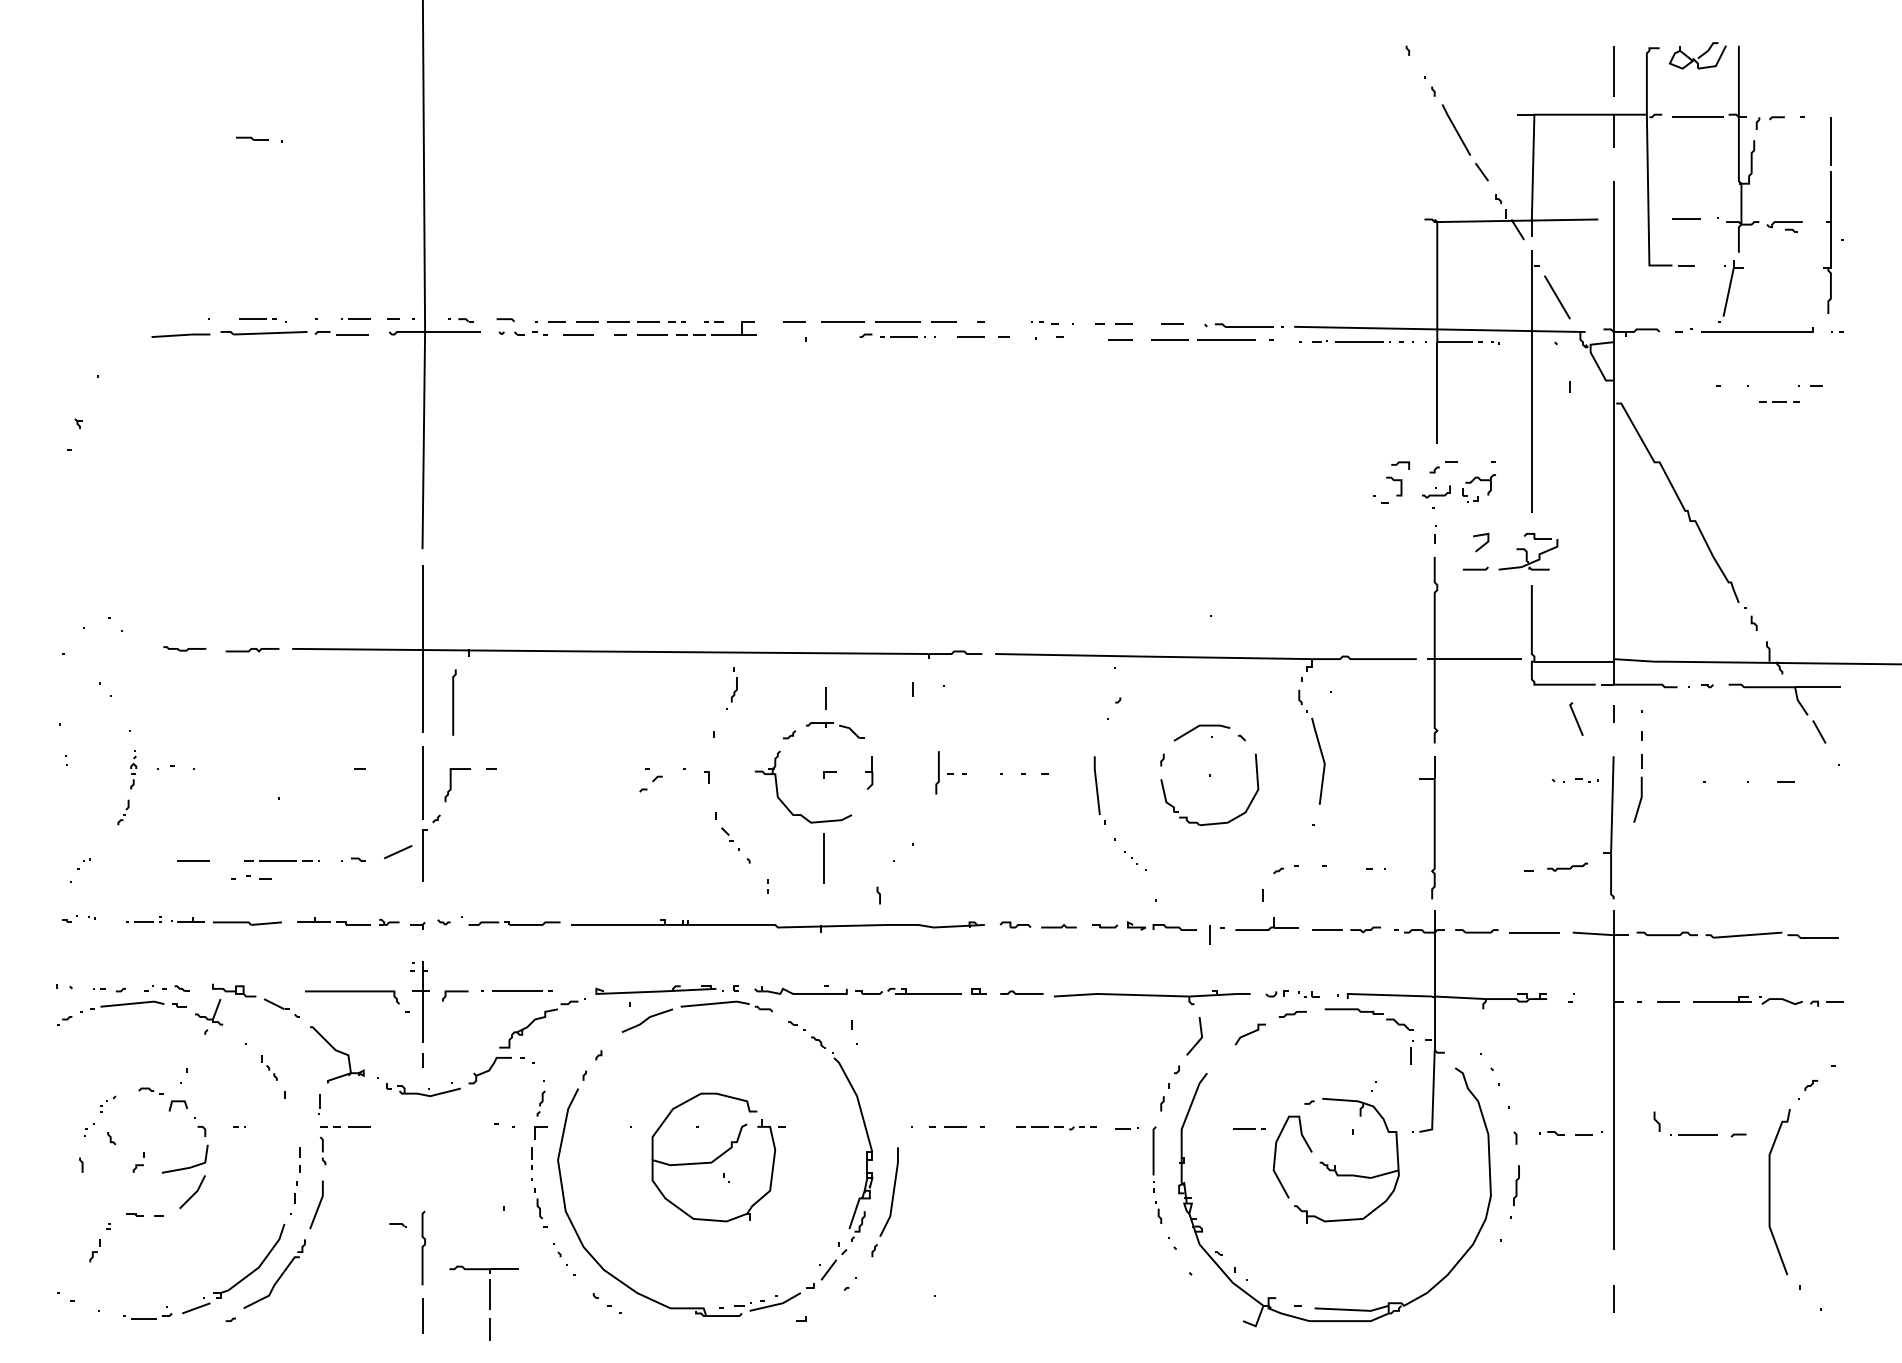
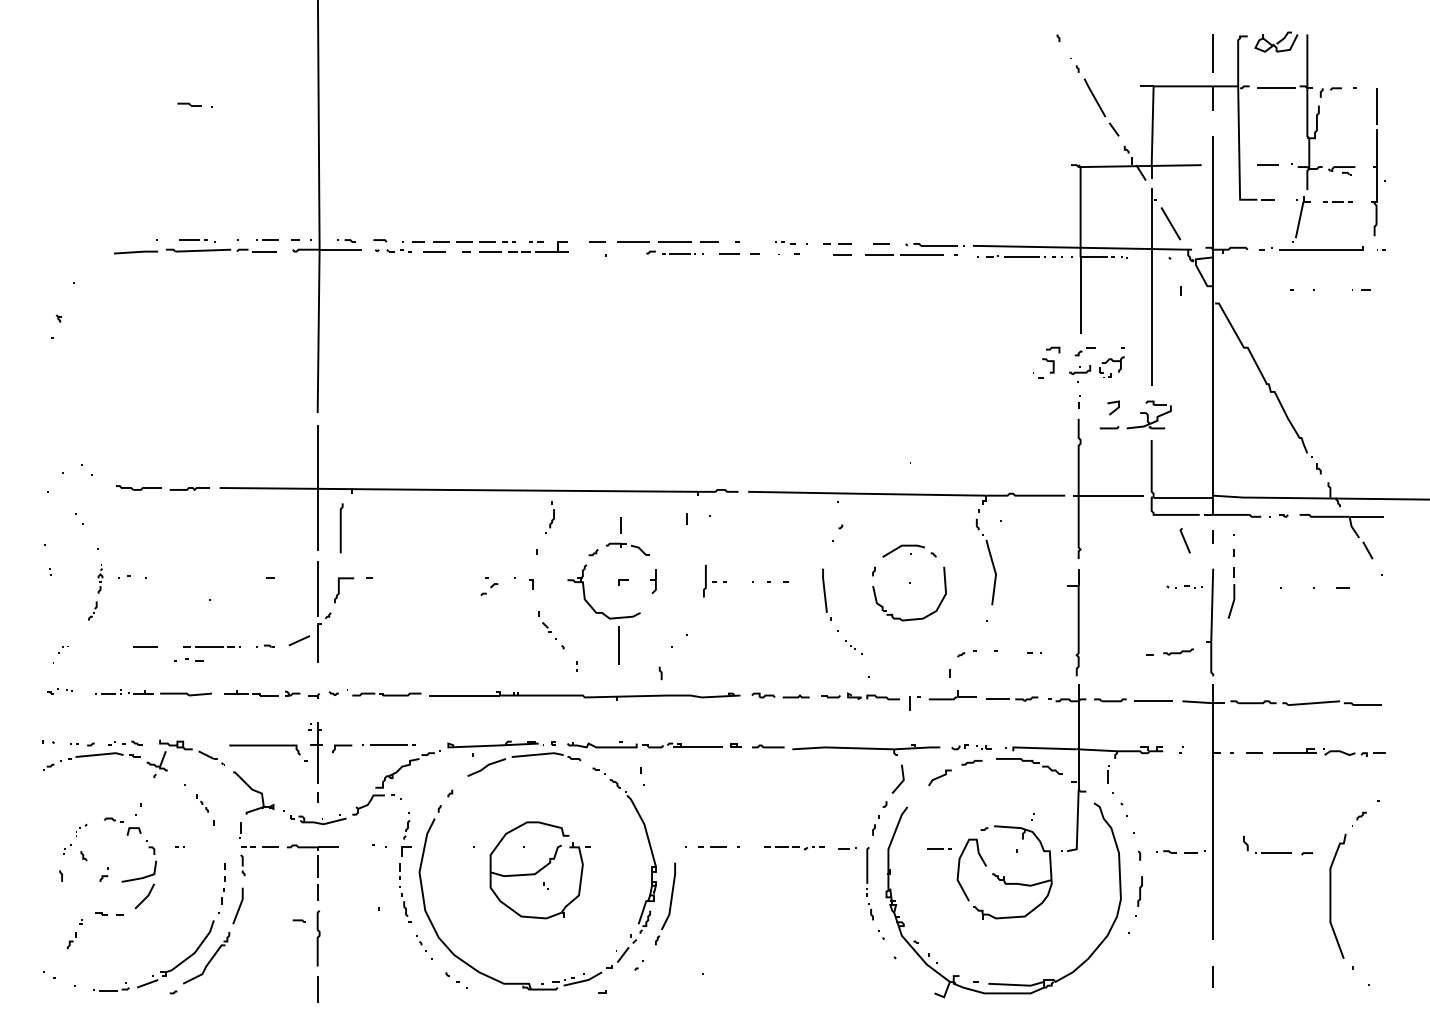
line: (1778, 402) -> (1337, 201), moved
part: (184, 648) -> (138, 487), size x1.43
part: (1411, 1052) -> (1108, 774), moved
part: (483, 1302) -> (312, 872), moved

